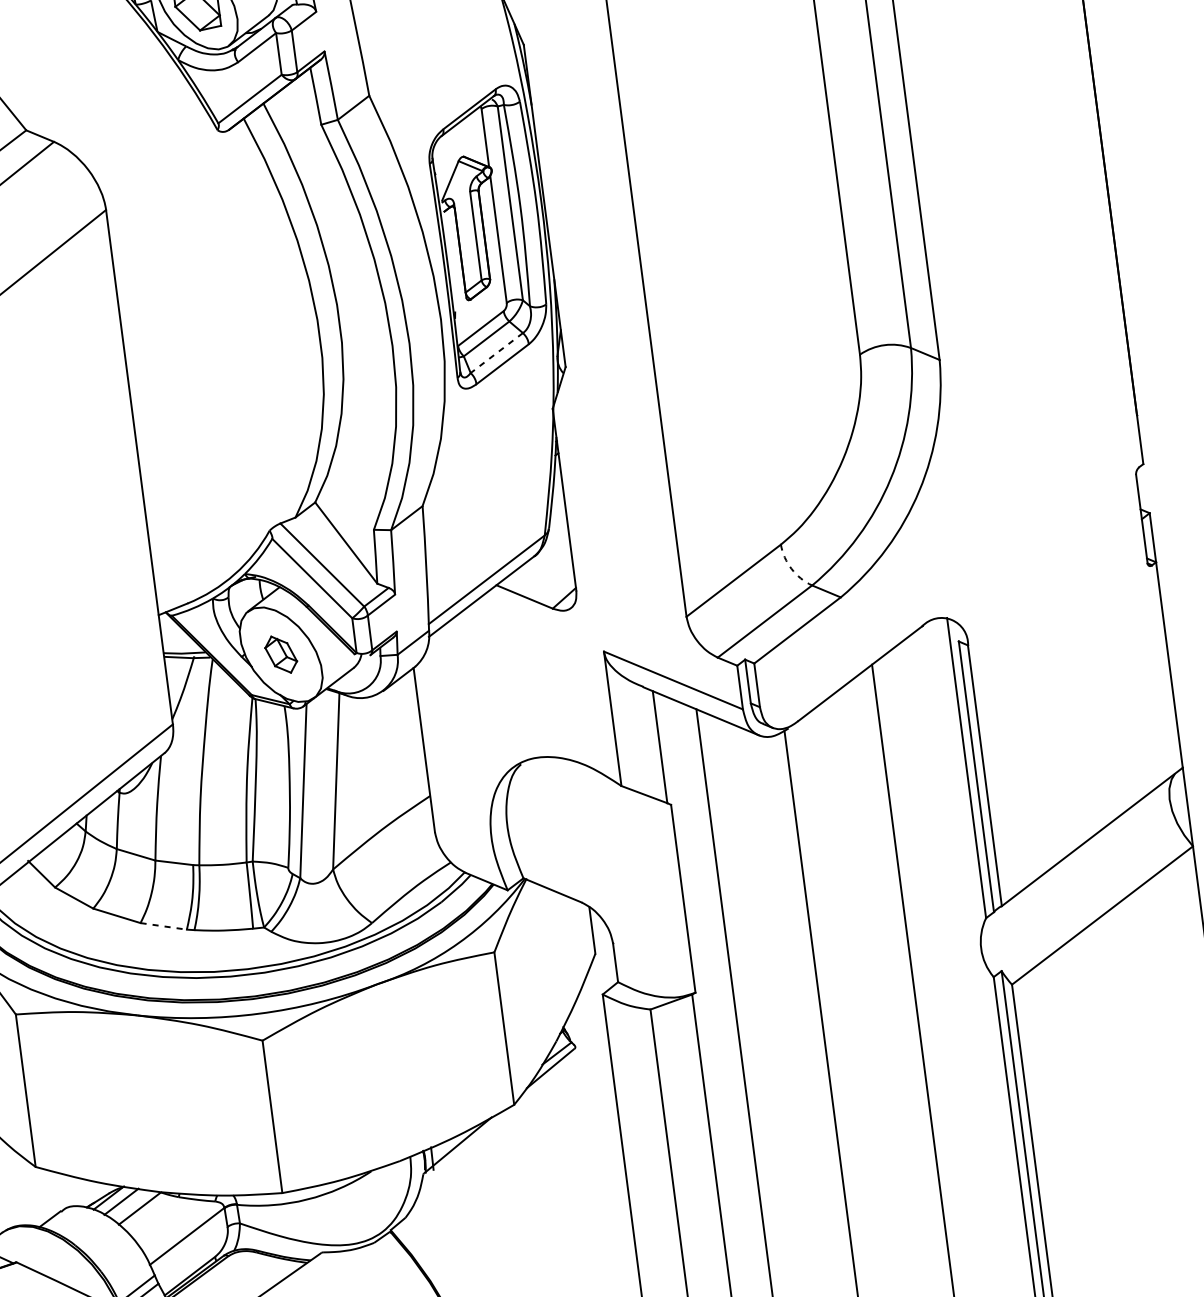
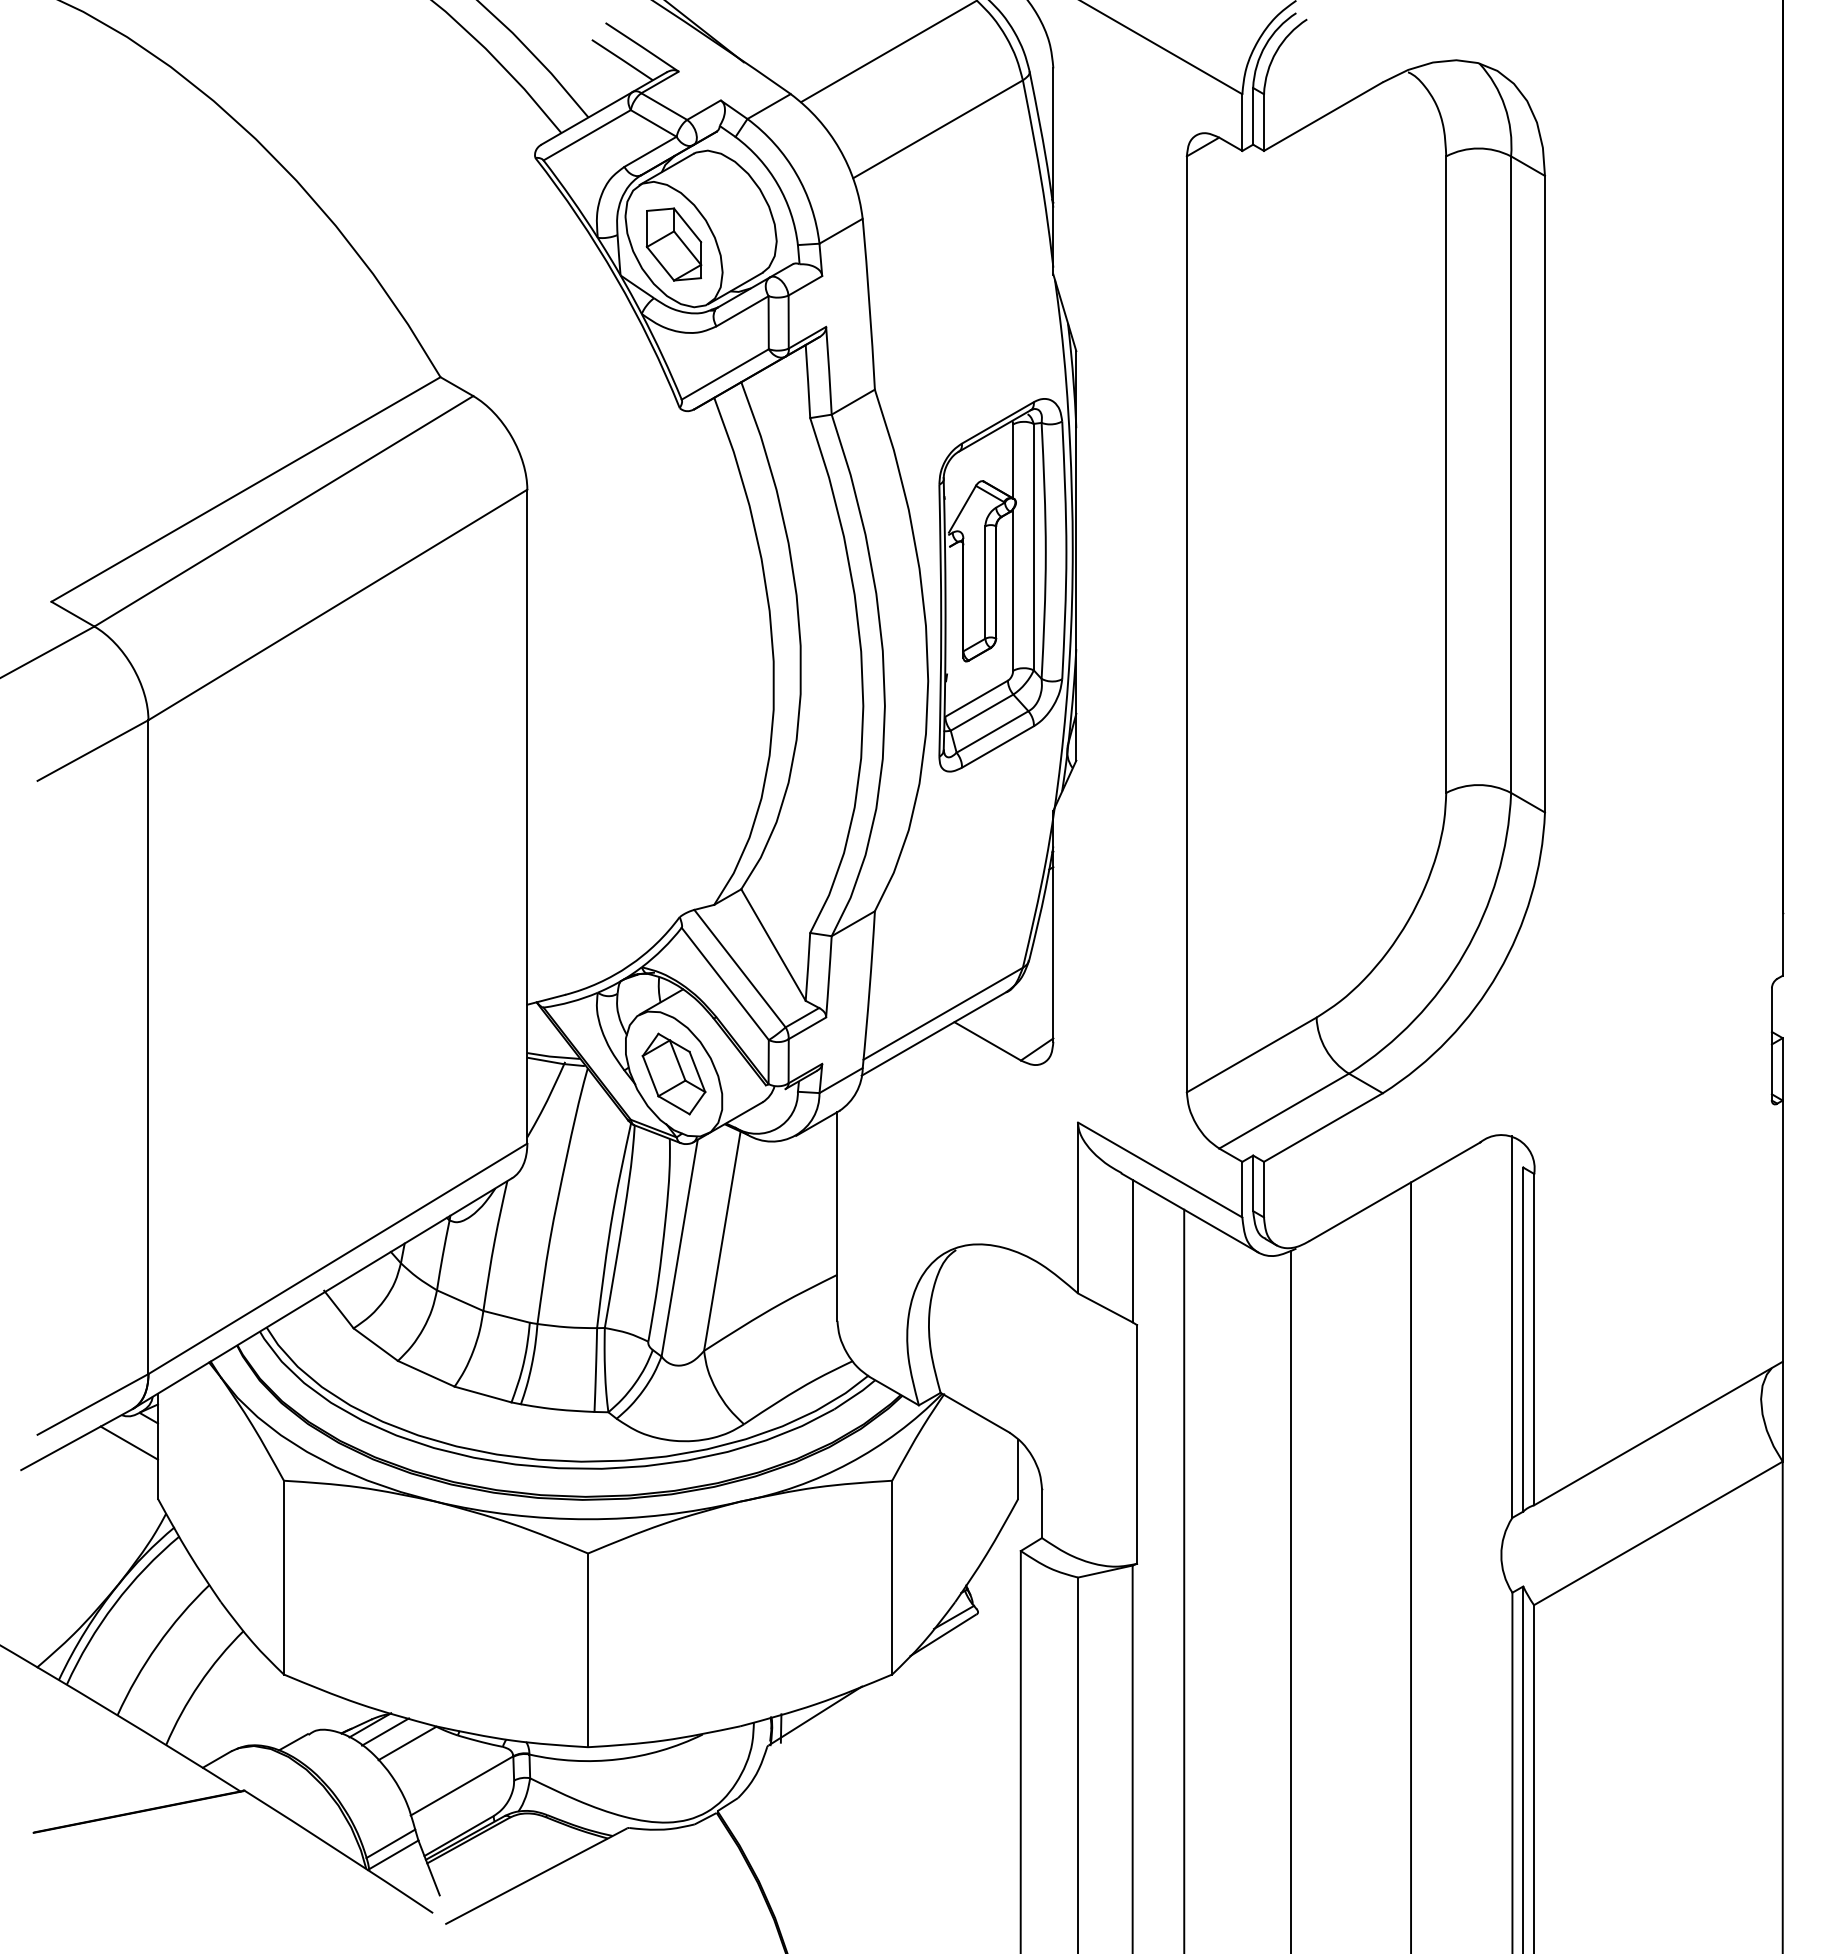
line: (496, 353) -> (992, 732), dashed -> solid
arc: (791, 568) -> (1325, 1049), dashed -> solid
part: (280, 654) -> (673, 1073), size x1.67
line: (164, 926) -> (483, 1394), dashed -> solid

